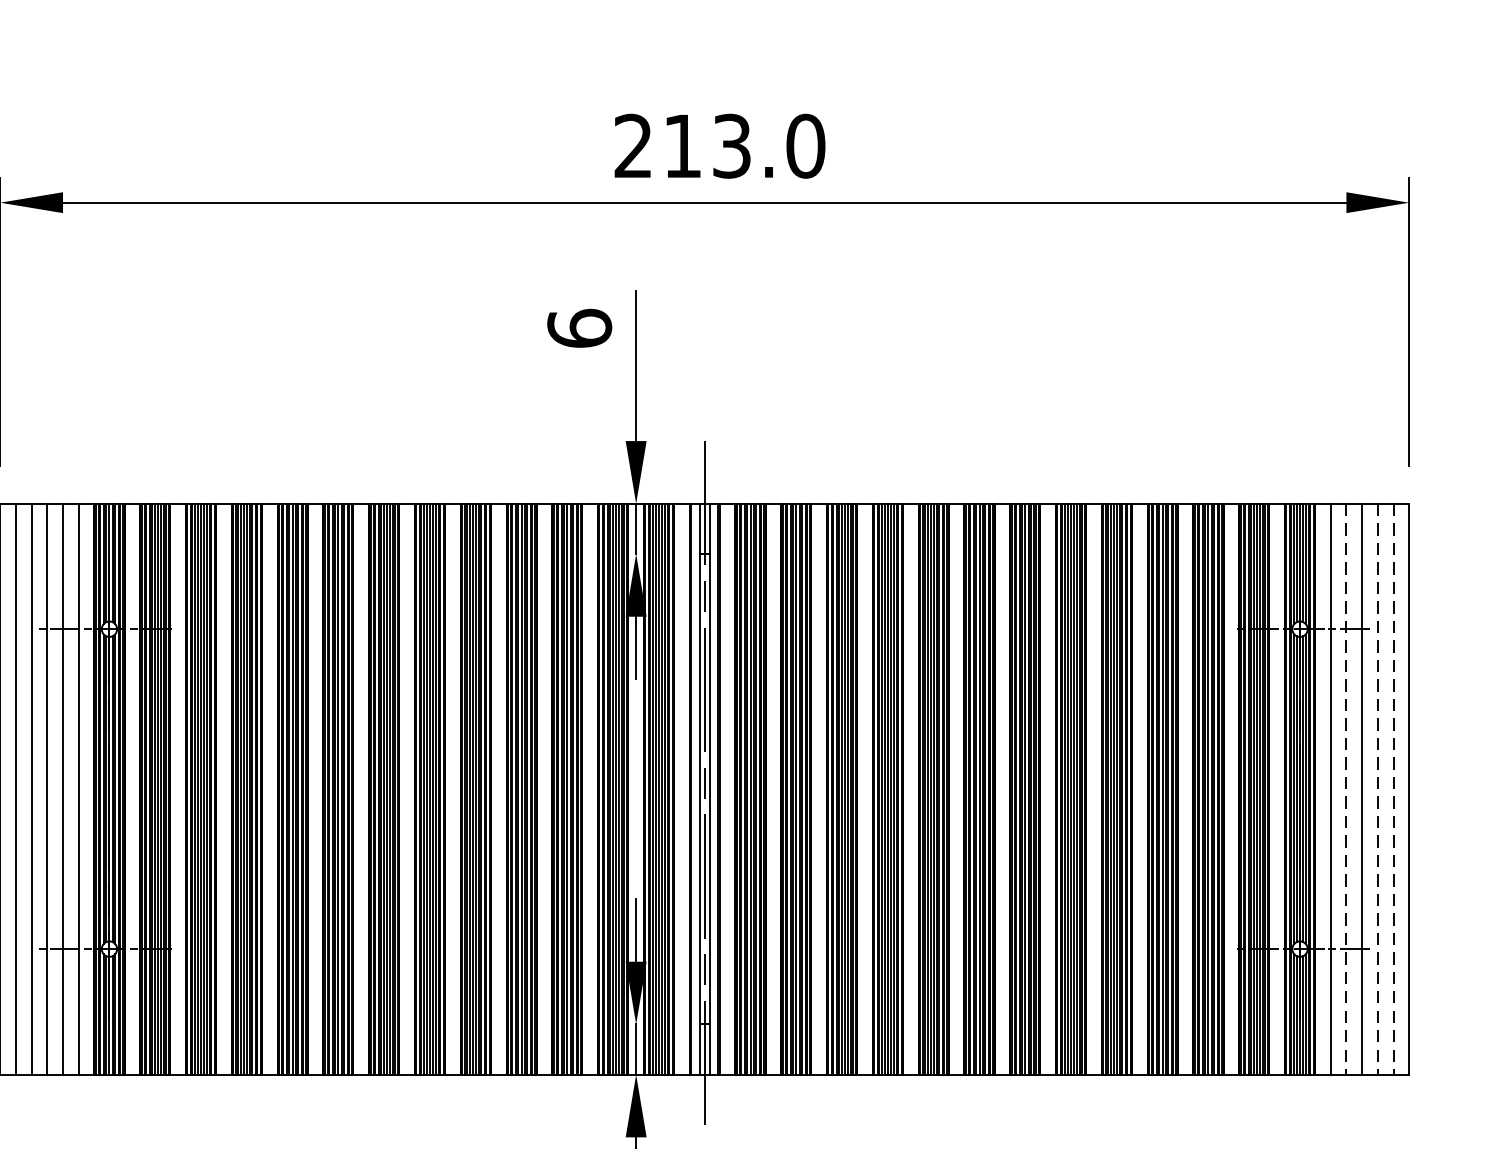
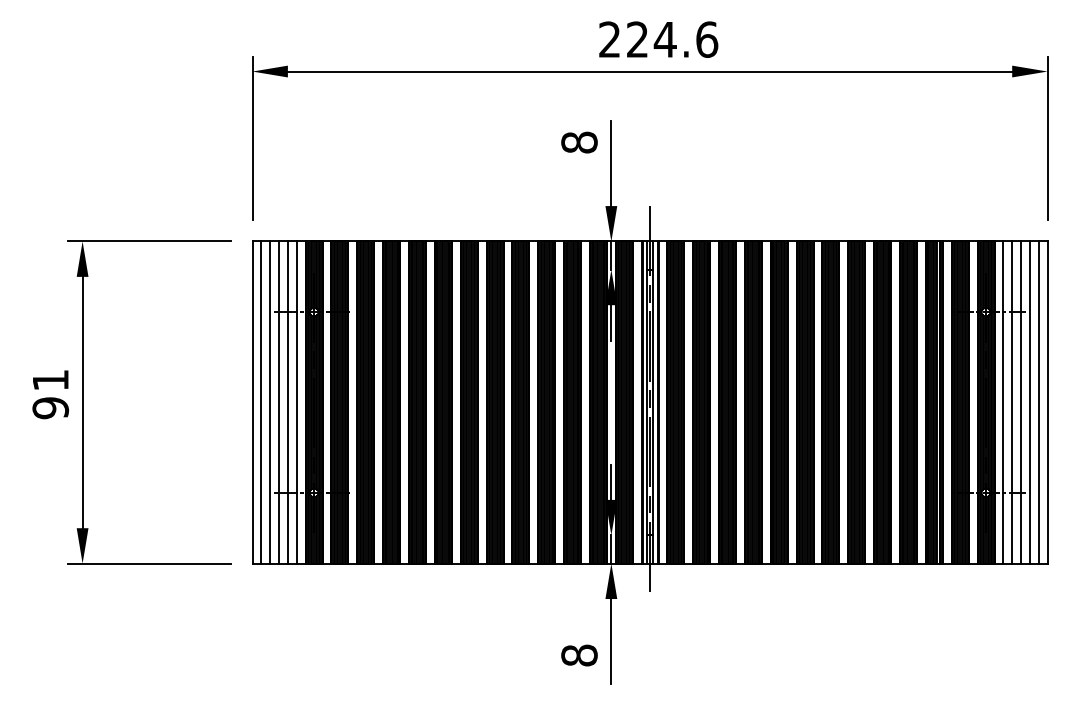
text: (744, 145) -> (672, 39), 213.0 -> 224.6
text: (579, 328) -> (579, 142), 6 -> 8
line: (1346, 790) -> (1012, 403), dashed -> solid
line: (1377, 790) -> (1029, 403), dashed -> solid
line: (1393, 790) -> (1038, 403), dashed -> solid

